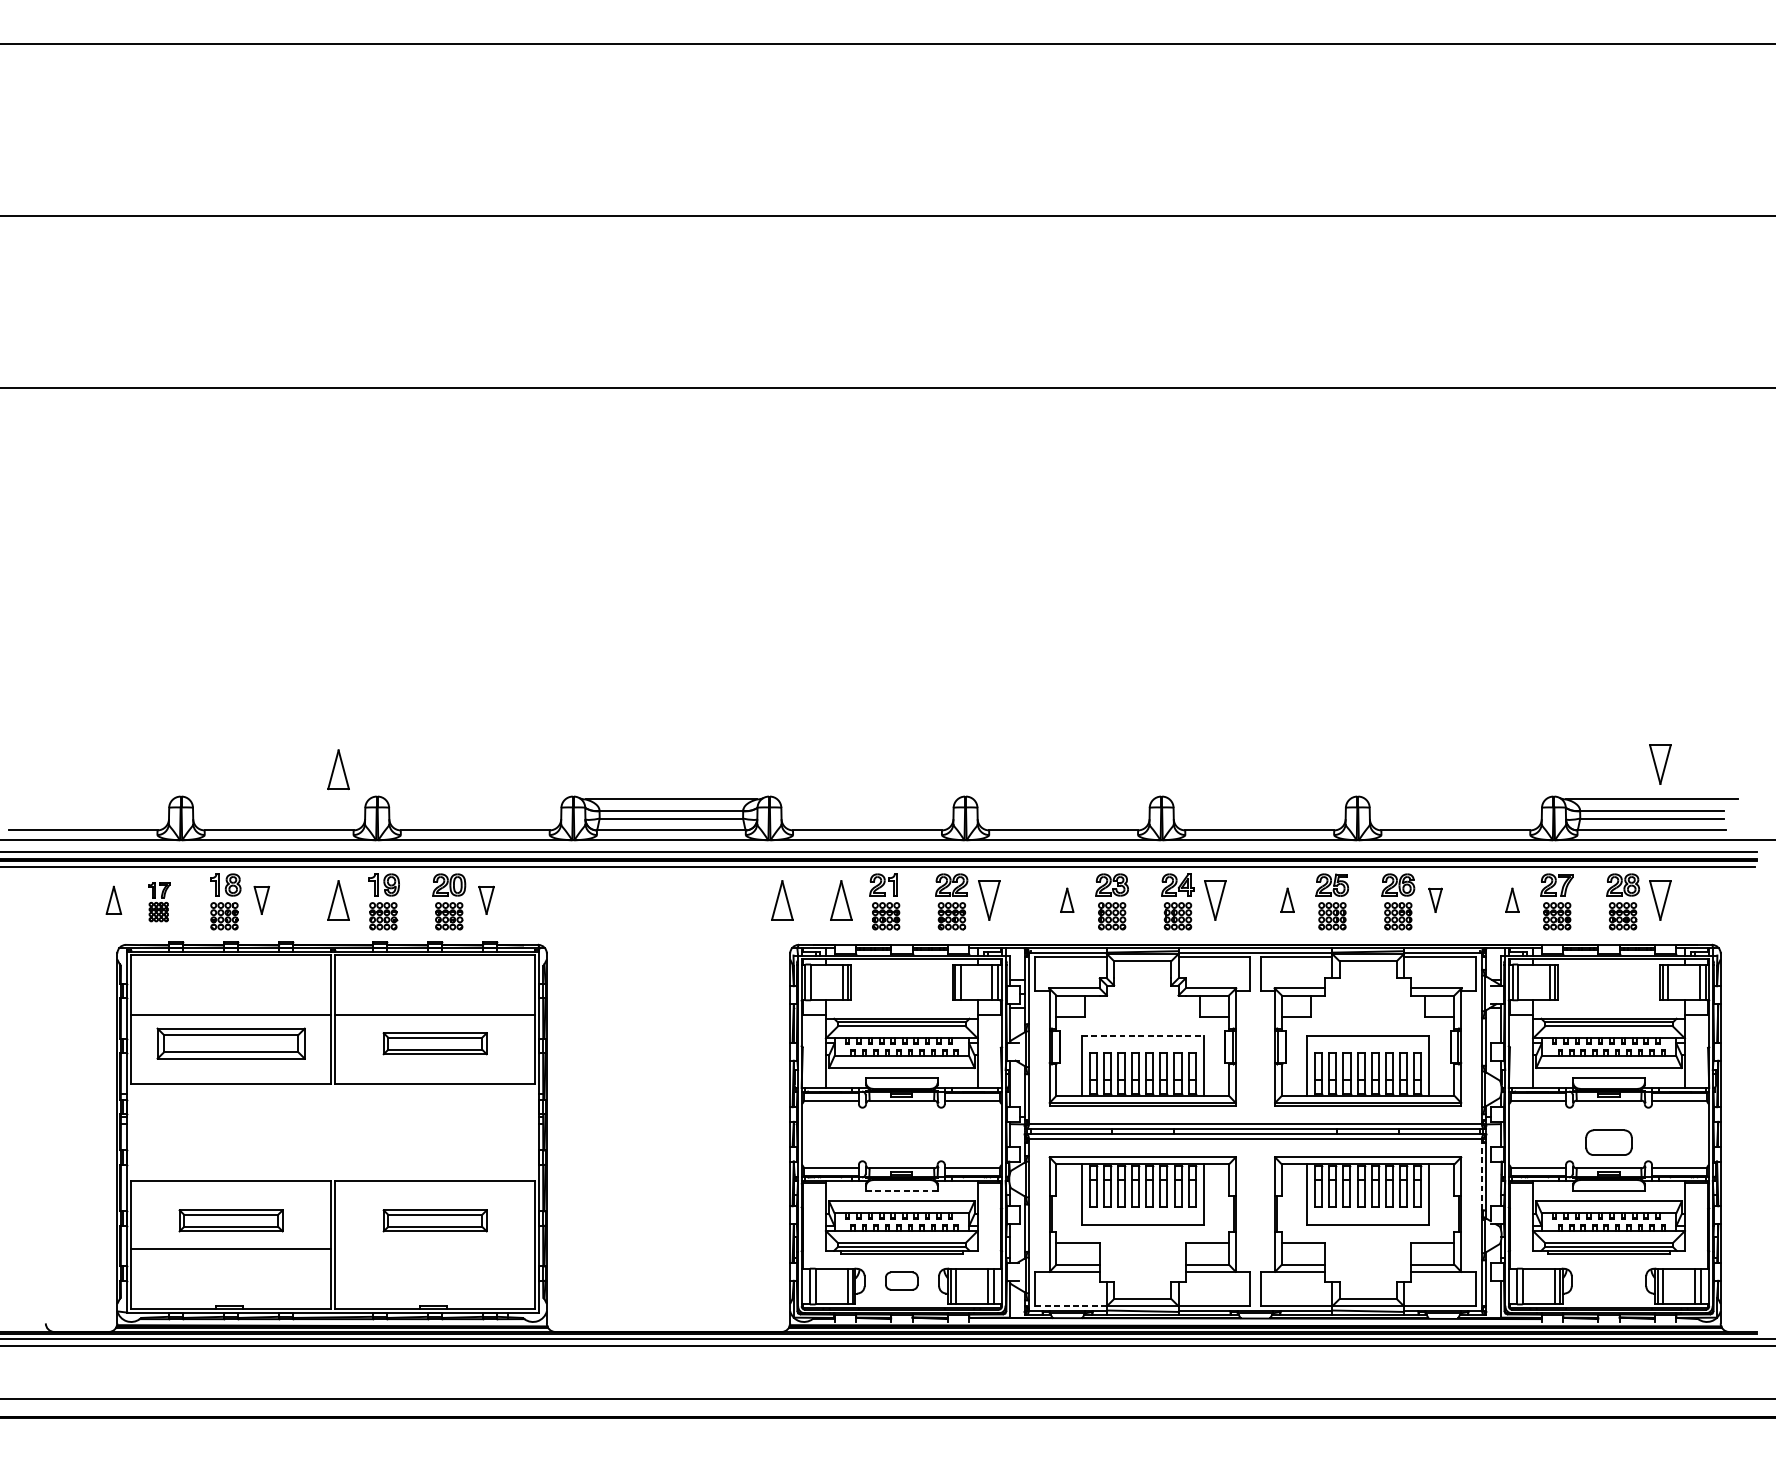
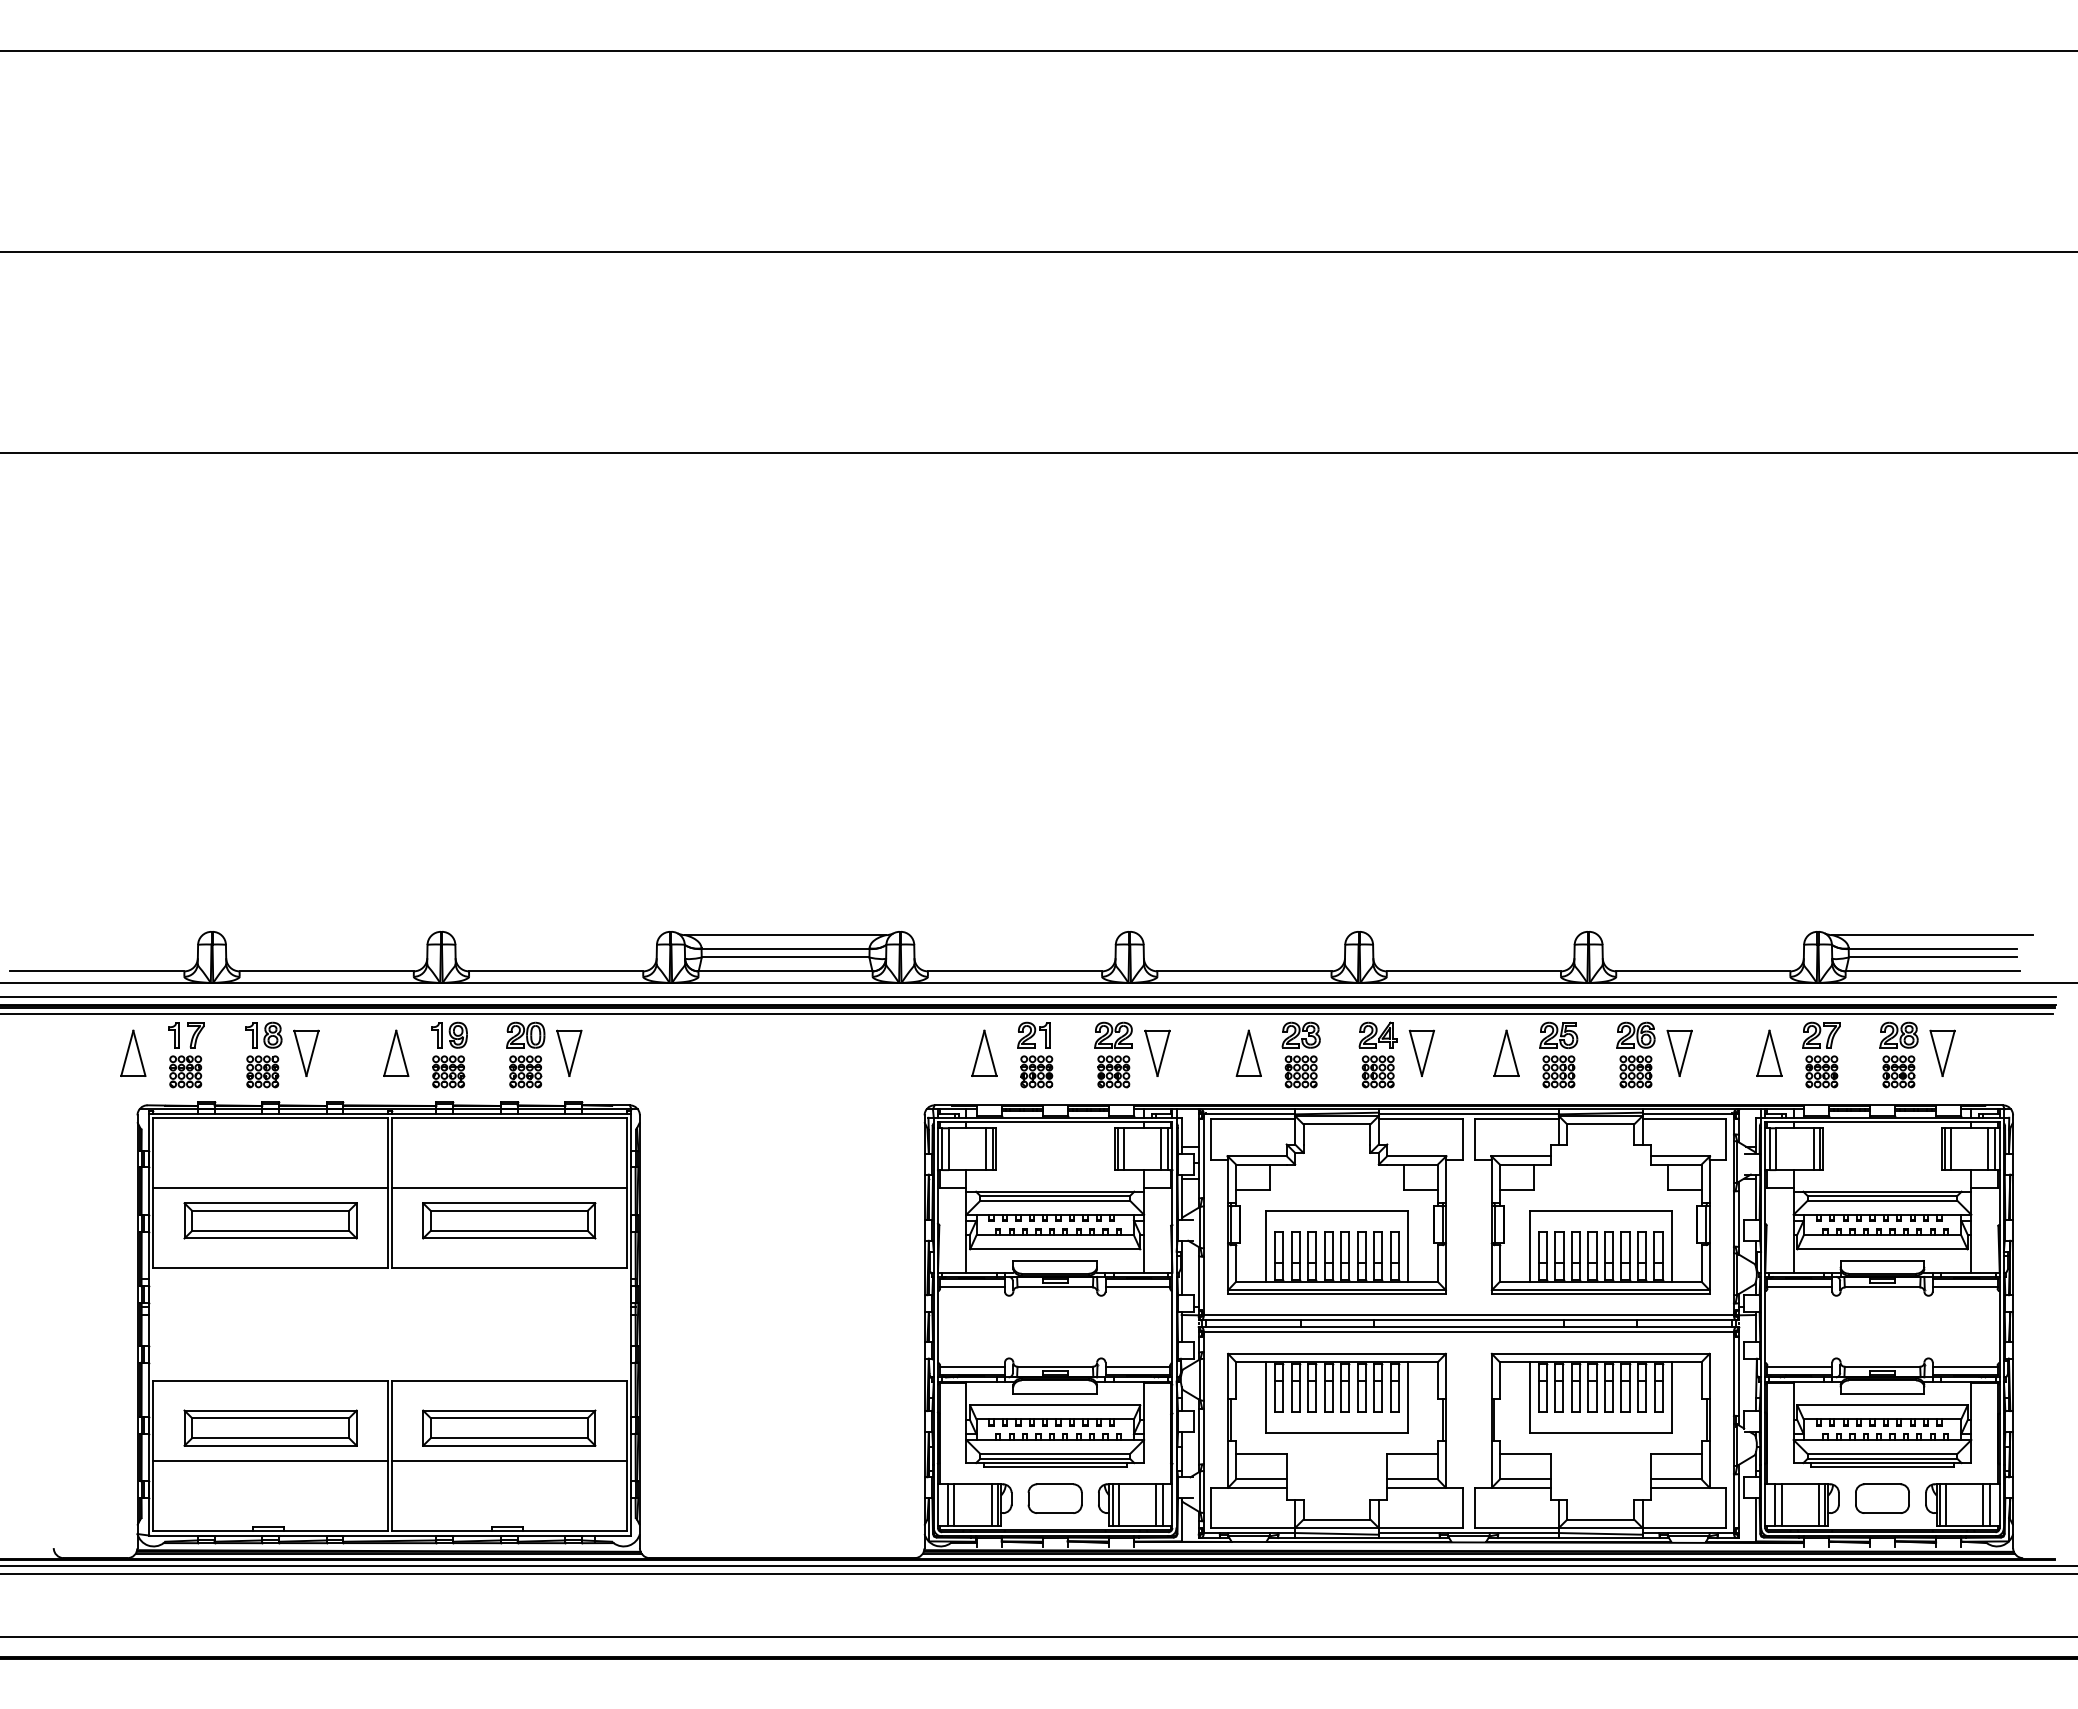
part: (1660, 763) -> (1942, 893), removed
part: (338, 768) -> (396, 899), removed
part: (113, 899) -> (133, 1052), size x1.43
part: (261, 899) -> (306, 1052), size x1.43
part: (486, 899) -> (569, 1052), size x1.43
part: (782, 899) -> (915, 1052), removed
part: (1067, 899) -> (1248, 1052), size x1.67
part: (1287, 899) -> (1506, 1052), size x1.67
part: (1435, 899) -> (1679, 1052), size x1.67
part: (1512, 899) -> (1769, 1052), size x1.67
part: (159, 902) -> (186, 1055), size x1.43
line: (1143, 1035) -> (1337, 1211), dashed -> solid
part: (435, 1043) -> (509, 1220), size x1.43
part: (1609, 1142) -> (1882, 1498), moved
line: (1481, 1174) -> (1733, 1373), dashed -> solid
line: (902, 1191) -> (1055, 1393), dashed -> solid
part: (231, 1220) -> (270, 1427), size x1.43
part: (435, 1220) -> (509, 1427), size x1.43
line: (435, 1249) -> (509, 1461), added
part: (901, 1280) -> (1054, 1498), size x1.43
line: (1071, 1306) -> (1253, 1528), dashed -> solid

